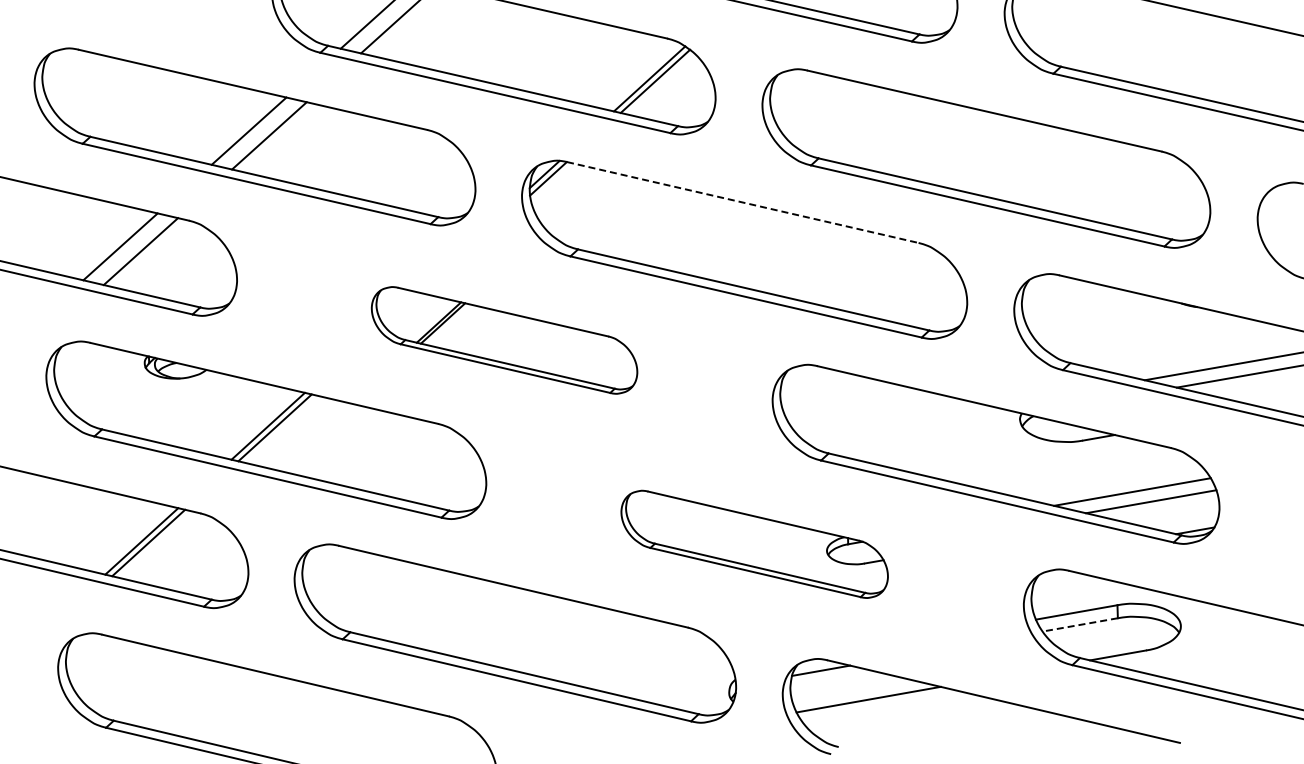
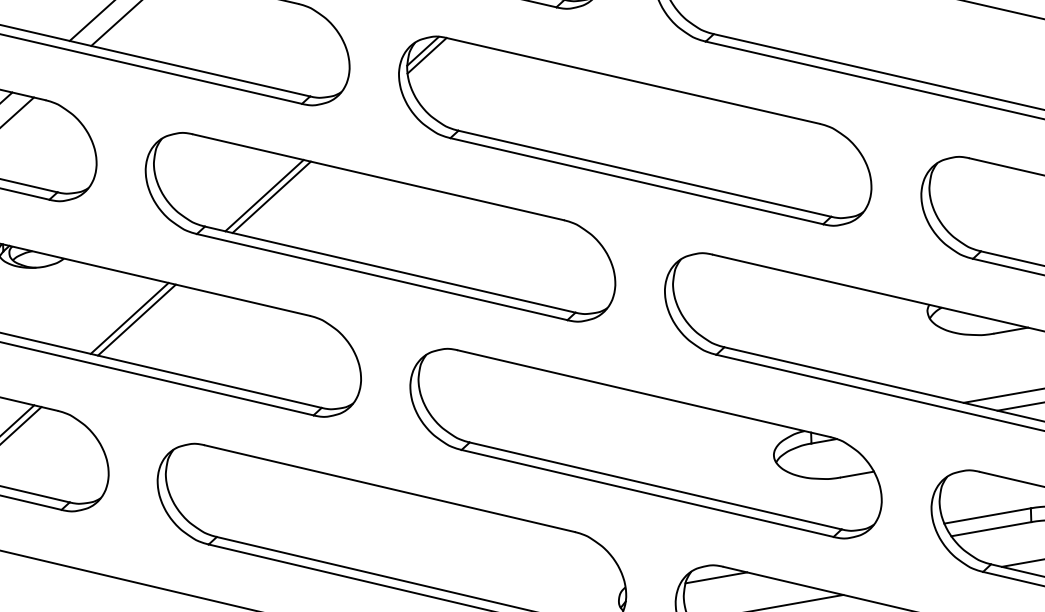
line: (743, 202) -> (634, 80), dashed -> solid
part: (504, 340) -> (380, 227), size x1.67
part: (754, 544) -> (645, 443), size x1.67
line: (1079, 624) -> (990, 528), dashed -> solid

